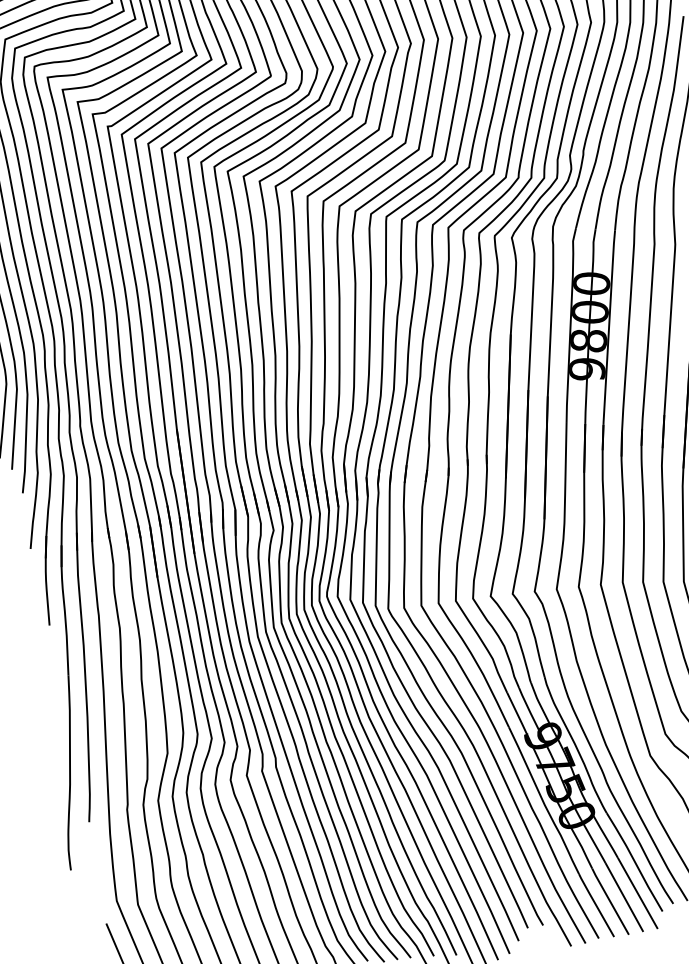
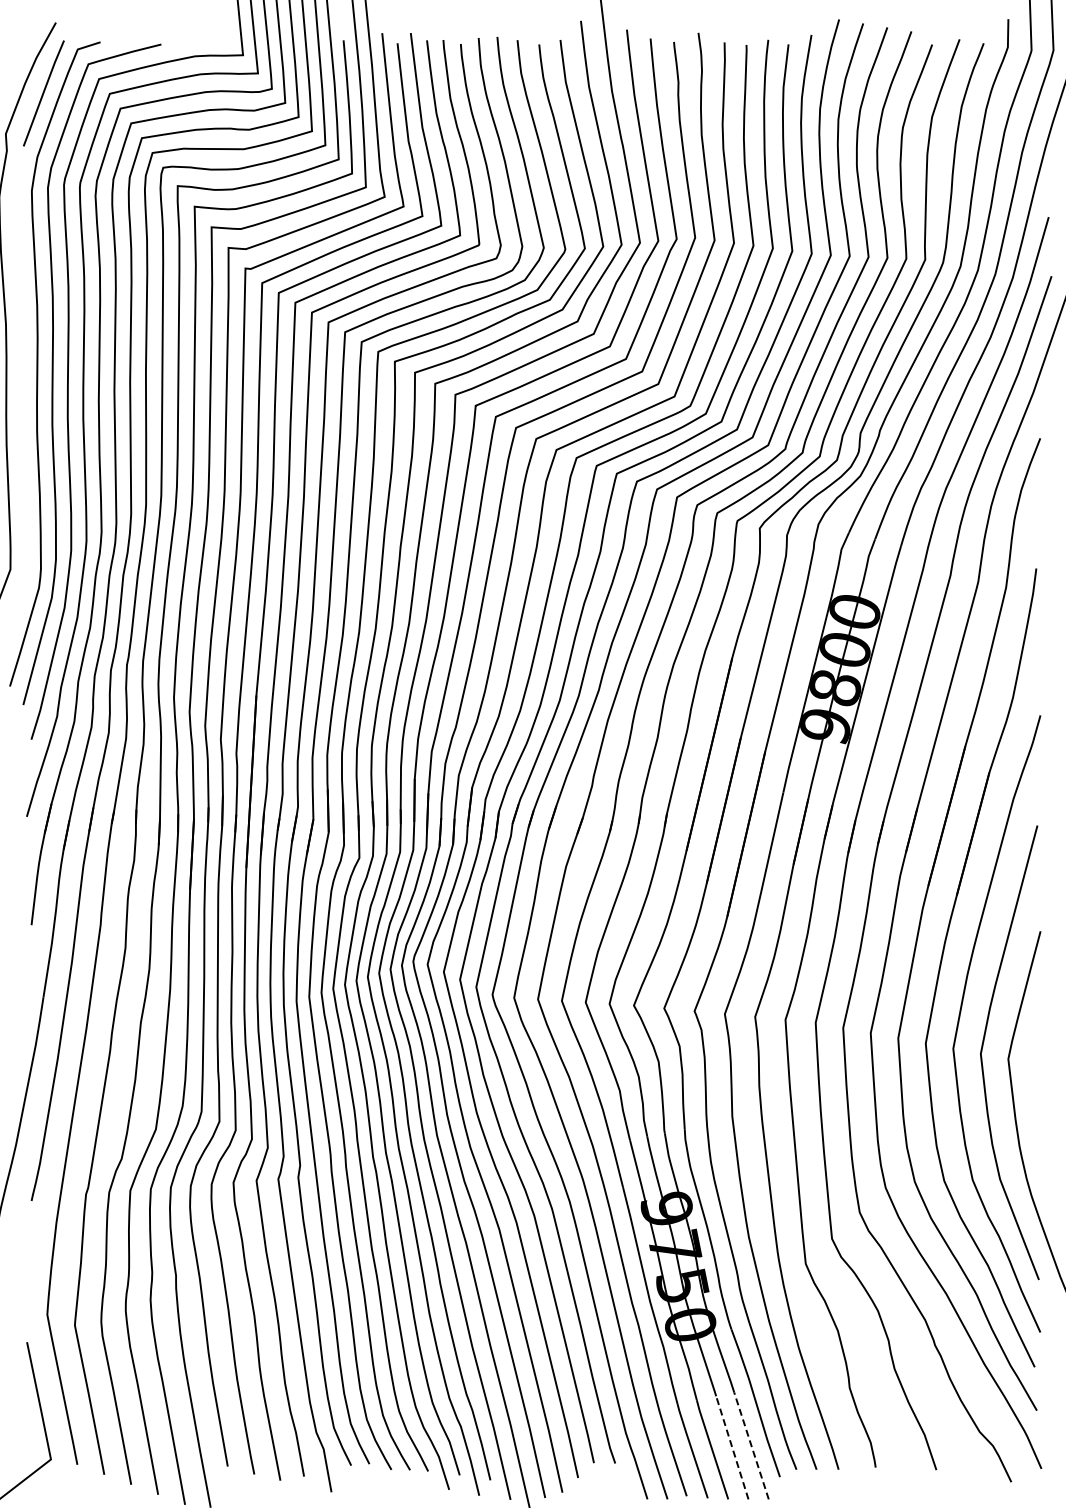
line: (637, 893) -> (751, 1445), solid -> dashed
line: (624, 897) -> (732, 1447), solid -> dashed

